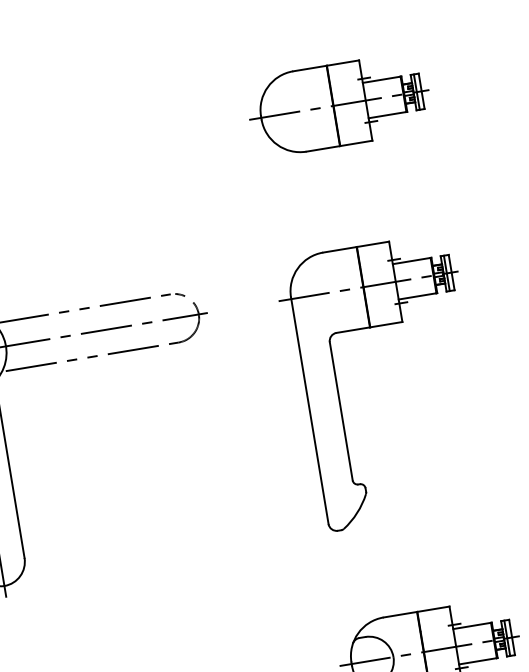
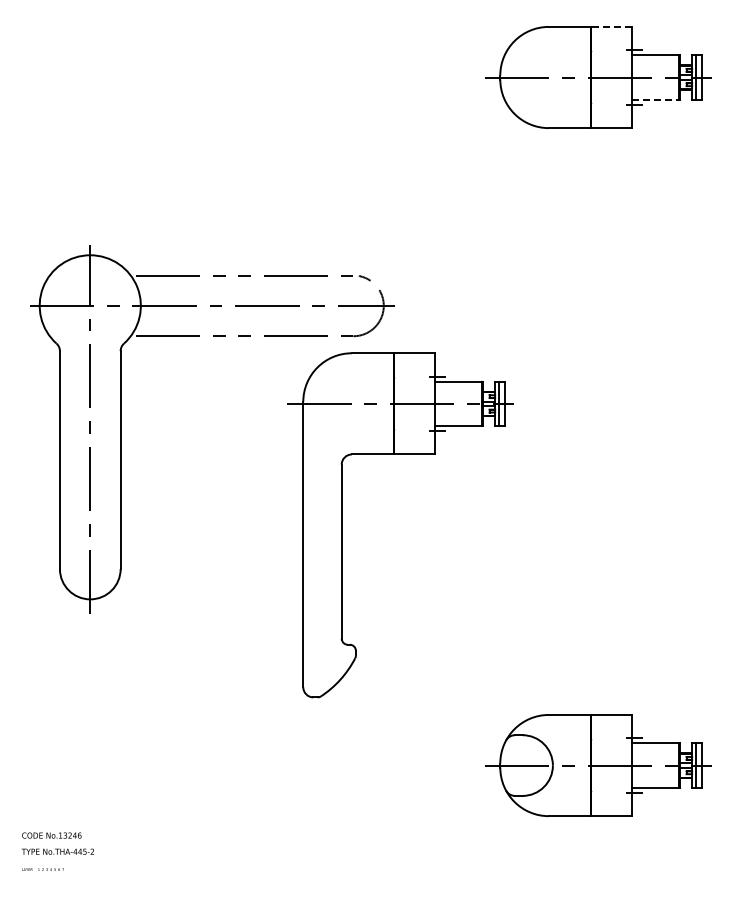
line: (342, 62) -> (611, 26), solid -> dashed
line: (387, 114) -> (655, 99), solid -> dashed
part: (338, 390) -> (342, 525), moved

